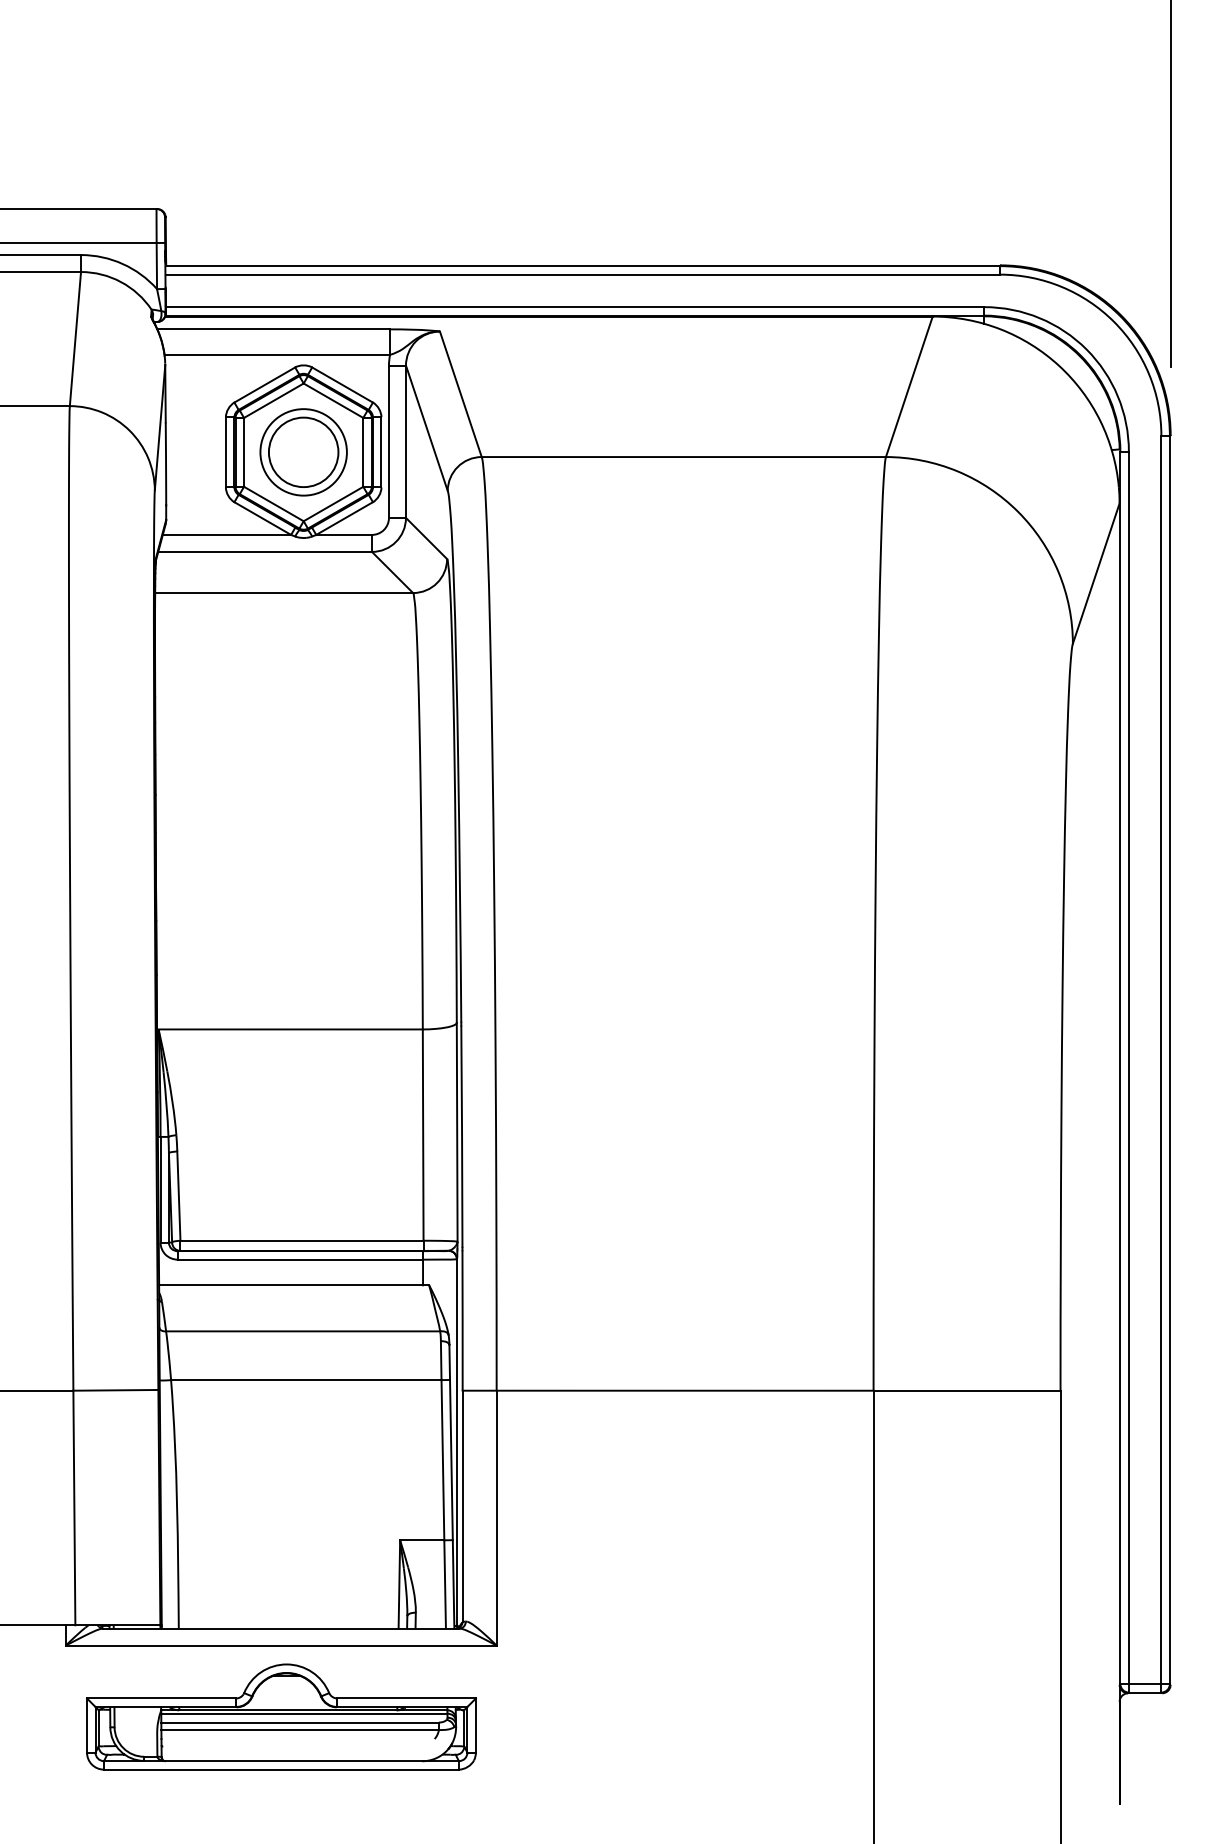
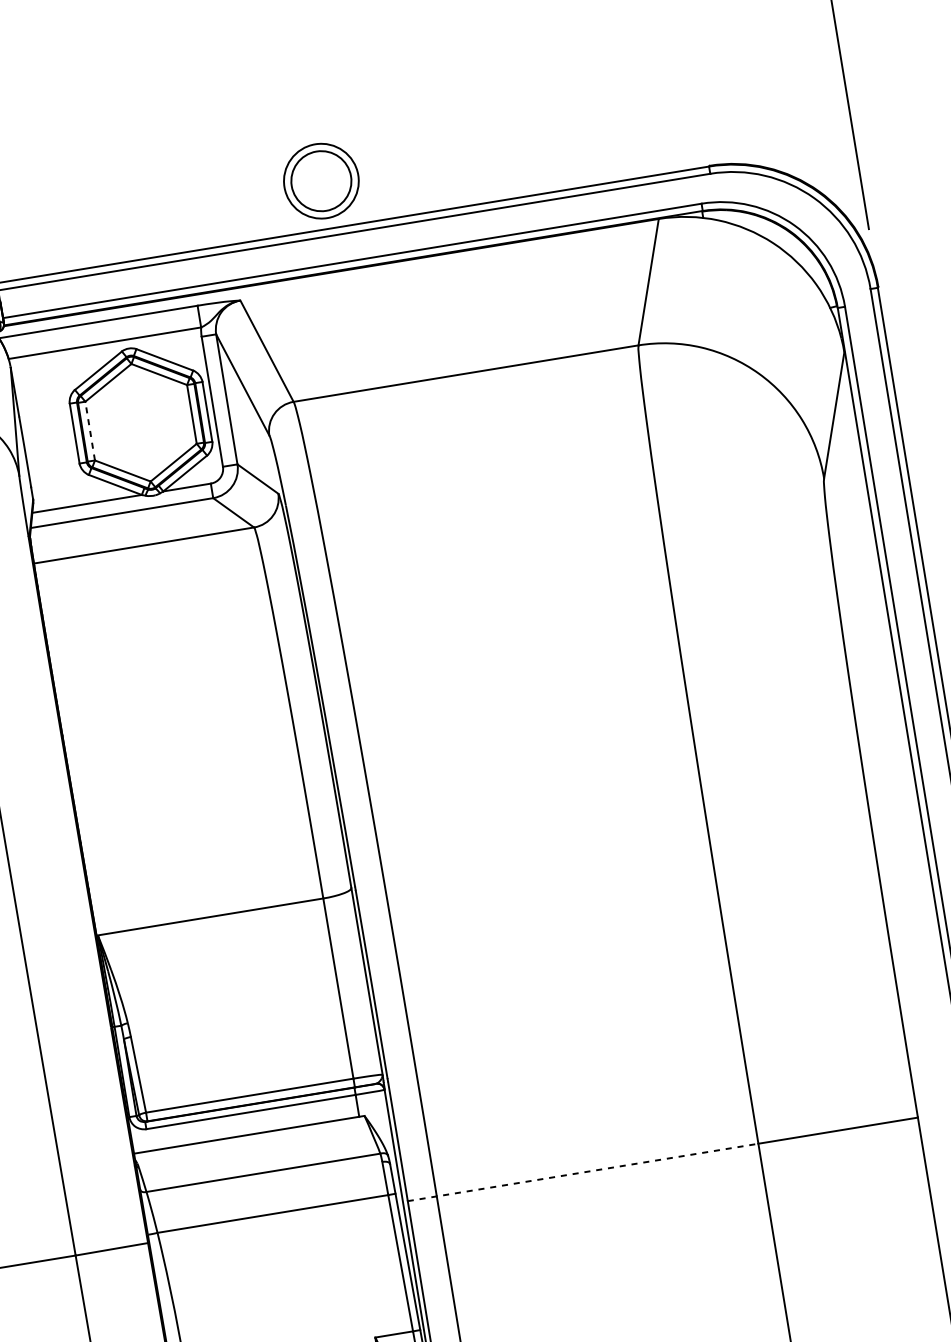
line: (244, 451) -> (90, 430), solid -> dashed
part: (303, 452) -> (321, 181), moved
line: (668, 1390) -> (583, 1172), solid -> dashed

